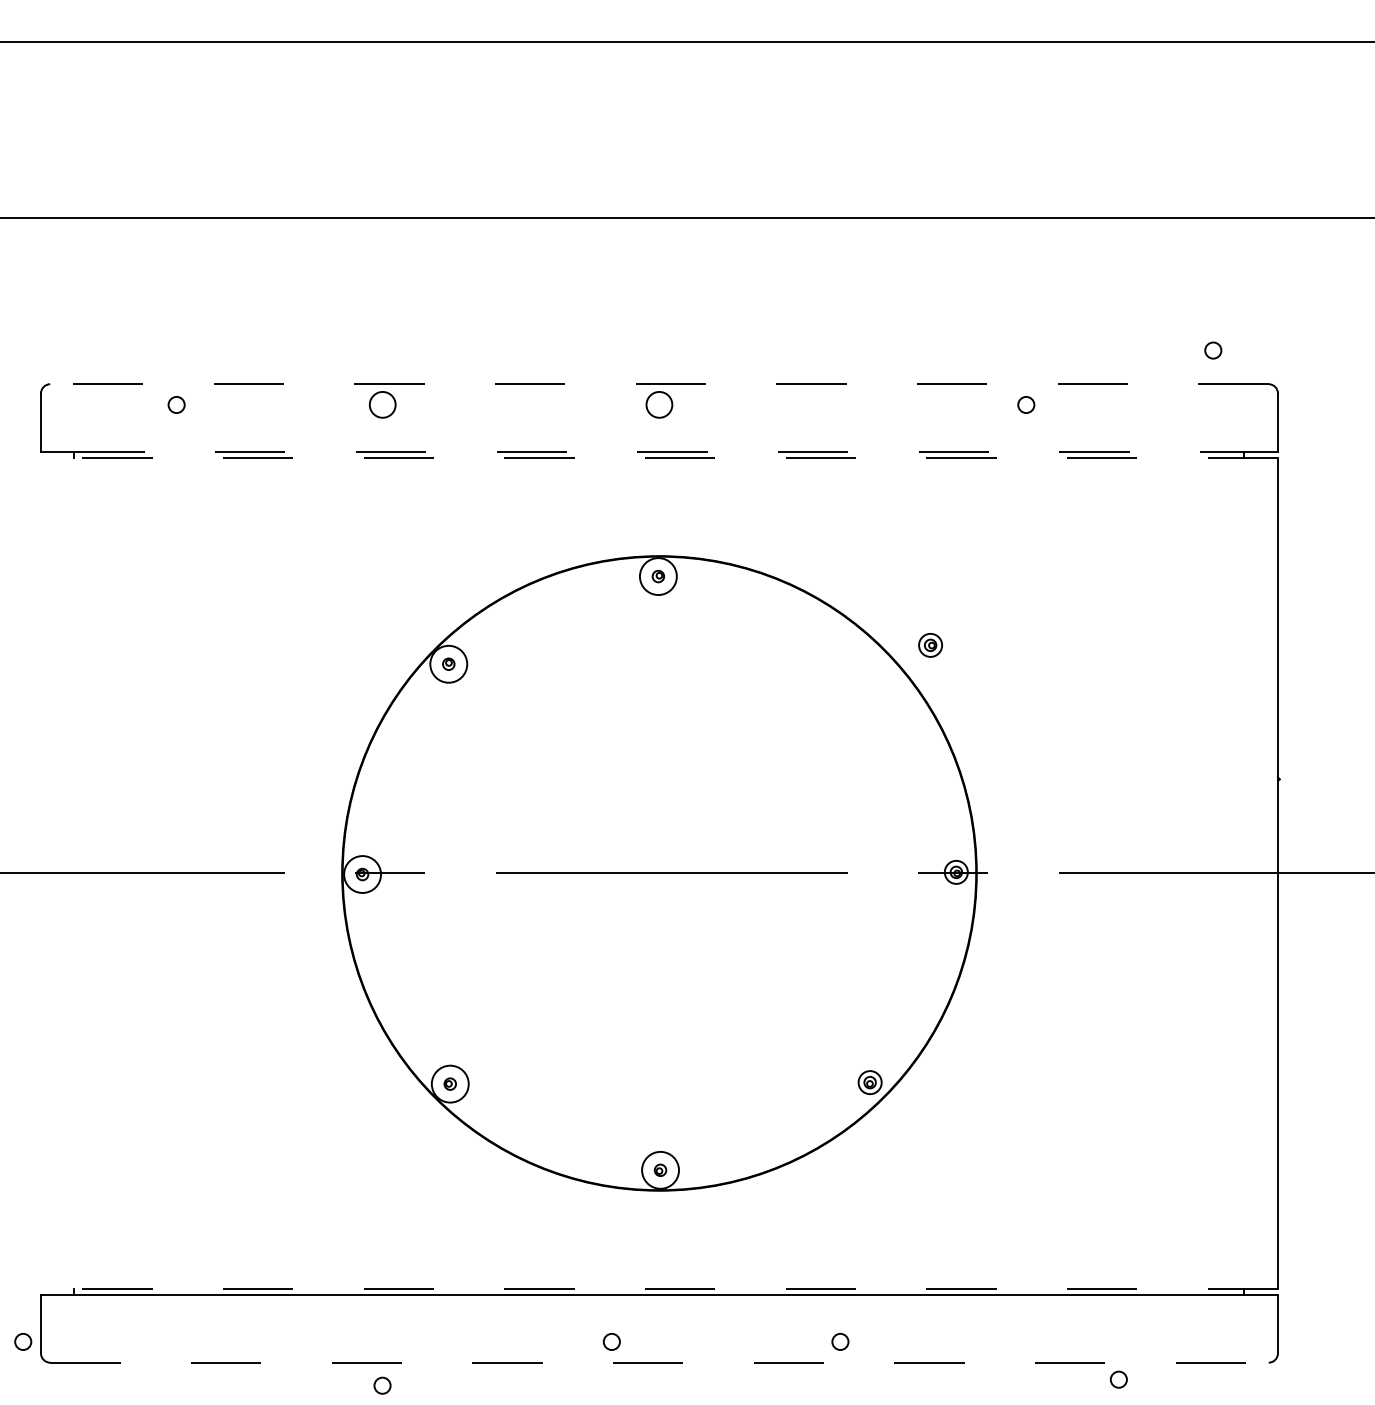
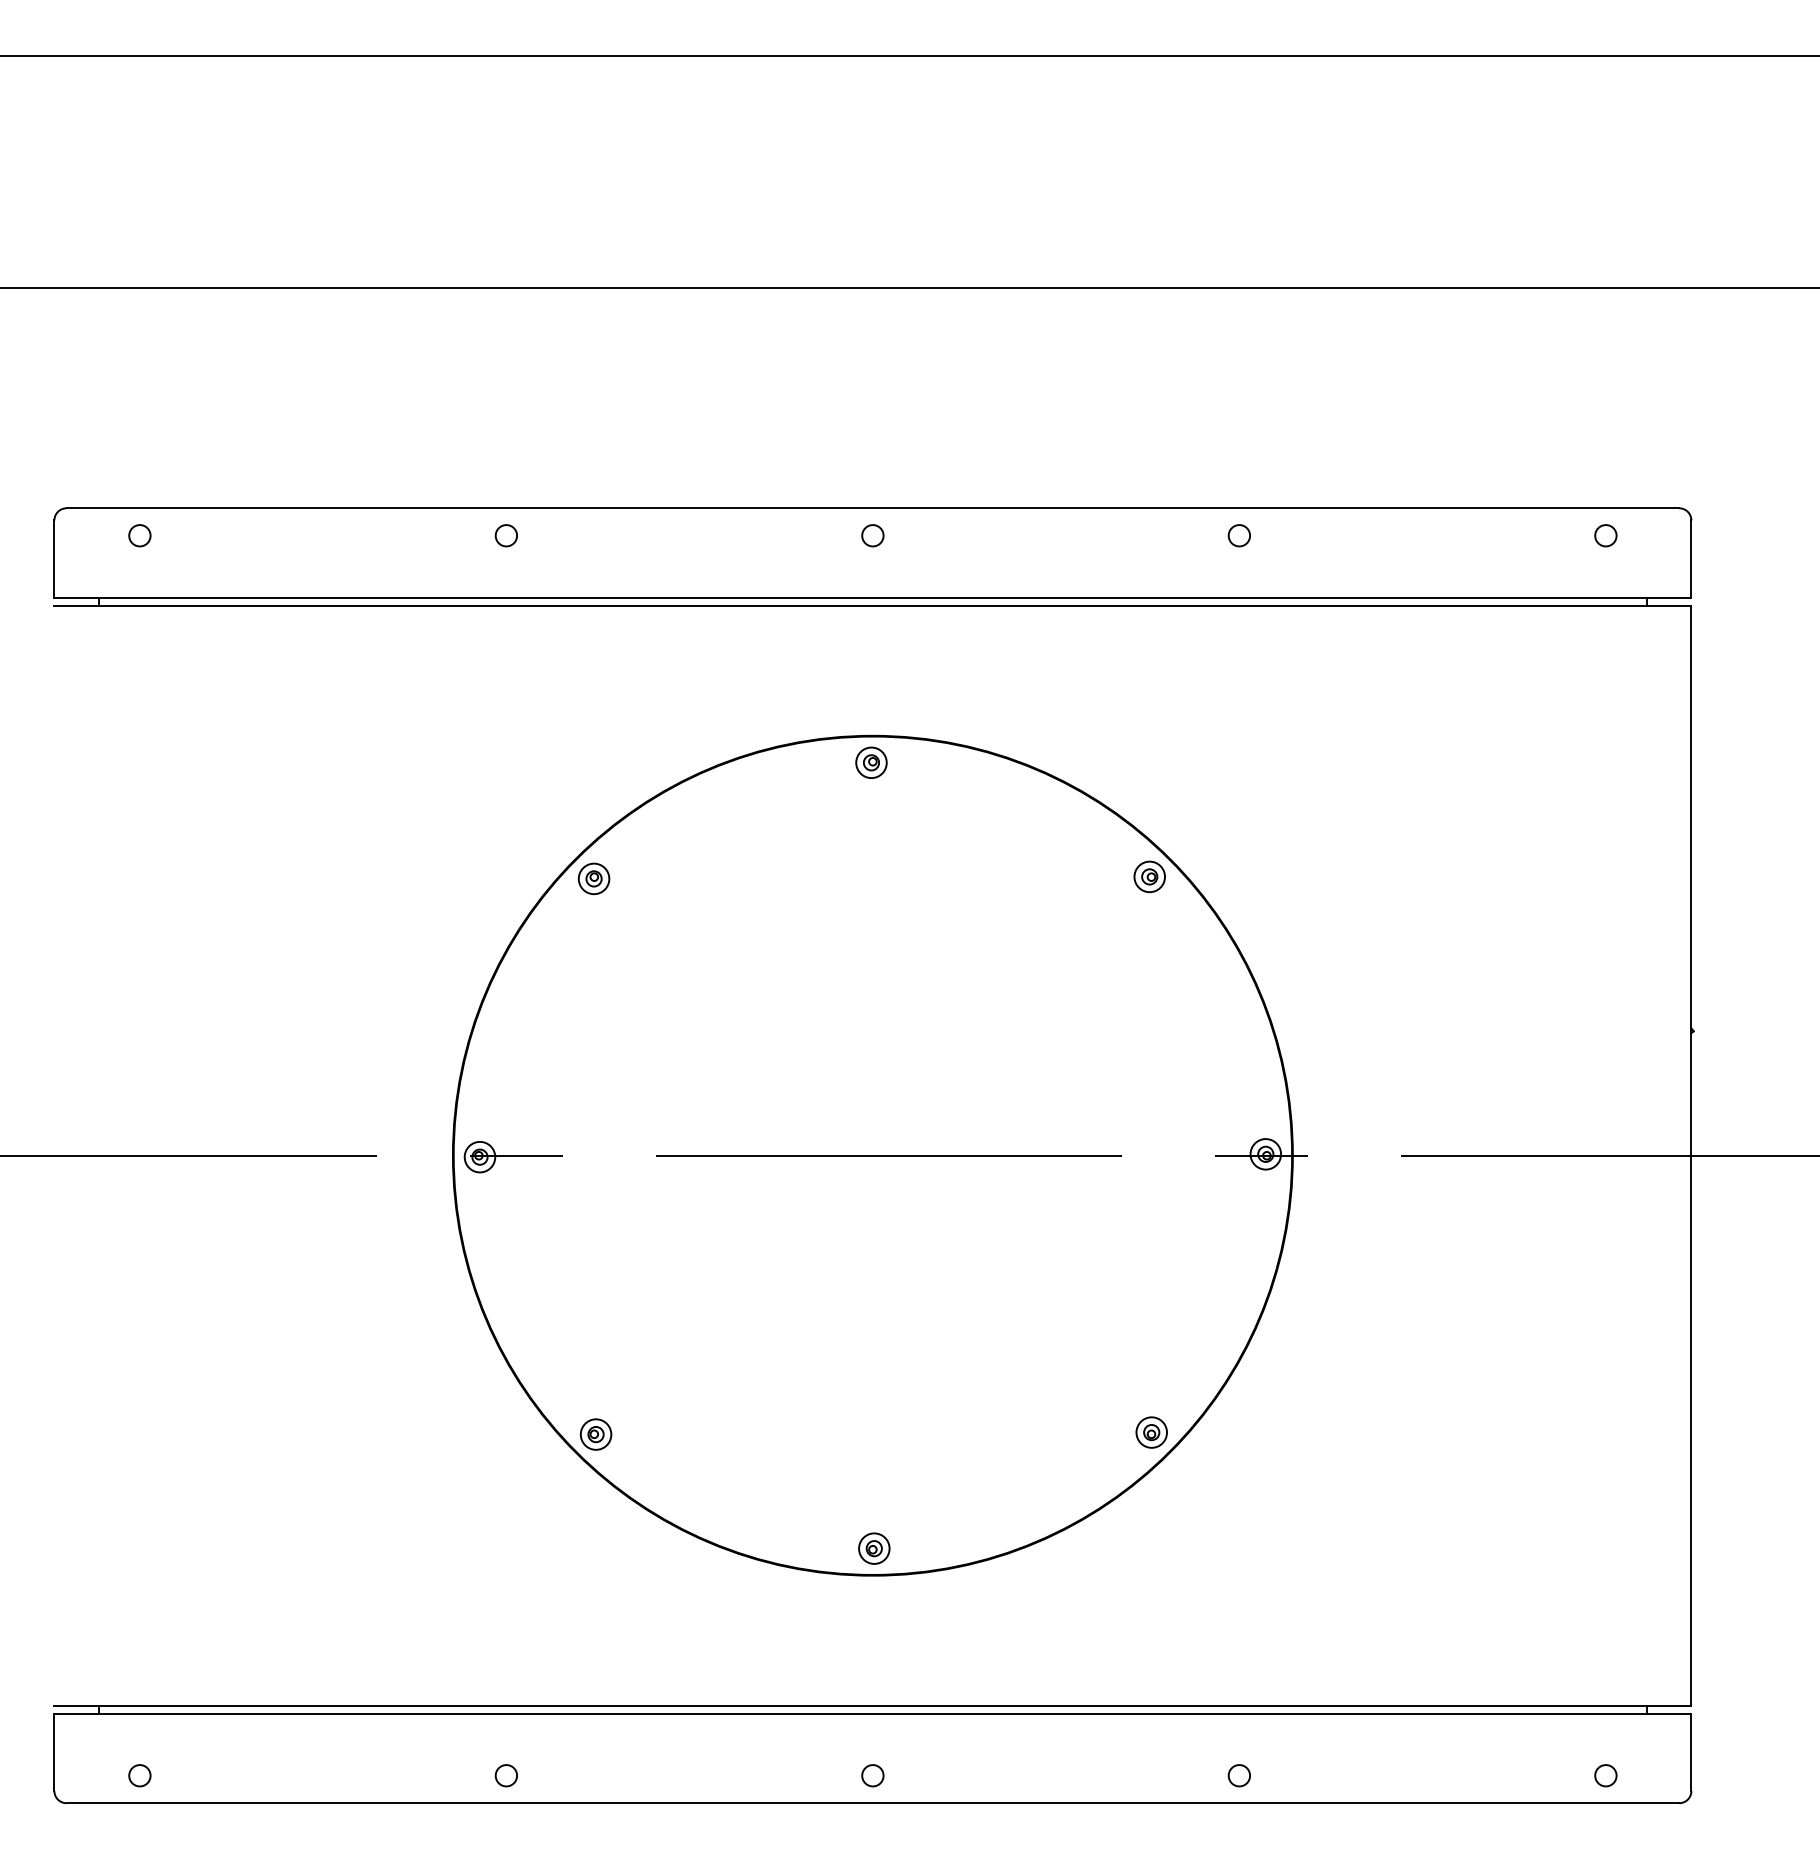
circle: (1213, 350) -> (1605, 535), moved
line: (659, 384) -> (872, 508), dashed -> solid
circle: (176, 404) -> (139, 535), moved
circle: (381, 404) -> (505, 535), size x0.62
circle: (659, 404) -> (872, 535), size x0.62
circle: (1025, 404) -> (1238, 535), moved
line: (659, 451) -> (873, 597), dashed -> solid
line: (659, 458) -> (872, 606), dashed -> solid
circle: (658, 576) -> (871, 762), size x0.62
part: (930, 645) -> (1149, 876), moved
circle: (448, 663) -> (593, 878), size x0.62
circle: (362, 874) -> (479, 1156), size x0.62
circle: (449, 1084) -> (595, 1434), size x0.62
circle: (660, 1170) -> (874, 1548), size x0.62
line: (659, 1288) -> (872, 1705), dashed -> solid
circle: (22, 1341) -> (139, 1775), moved
circle: (611, 1341) -> (872, 1775), moved
circle: (839, 1341) -> (1238, 1775), moved
line: (659, 1362) -> (873, 1803), dashed -> solid
circle: (1118, 1379) -> (1605, 1775), moved
circle: (381, 1385) -> (505, 1775), moved

